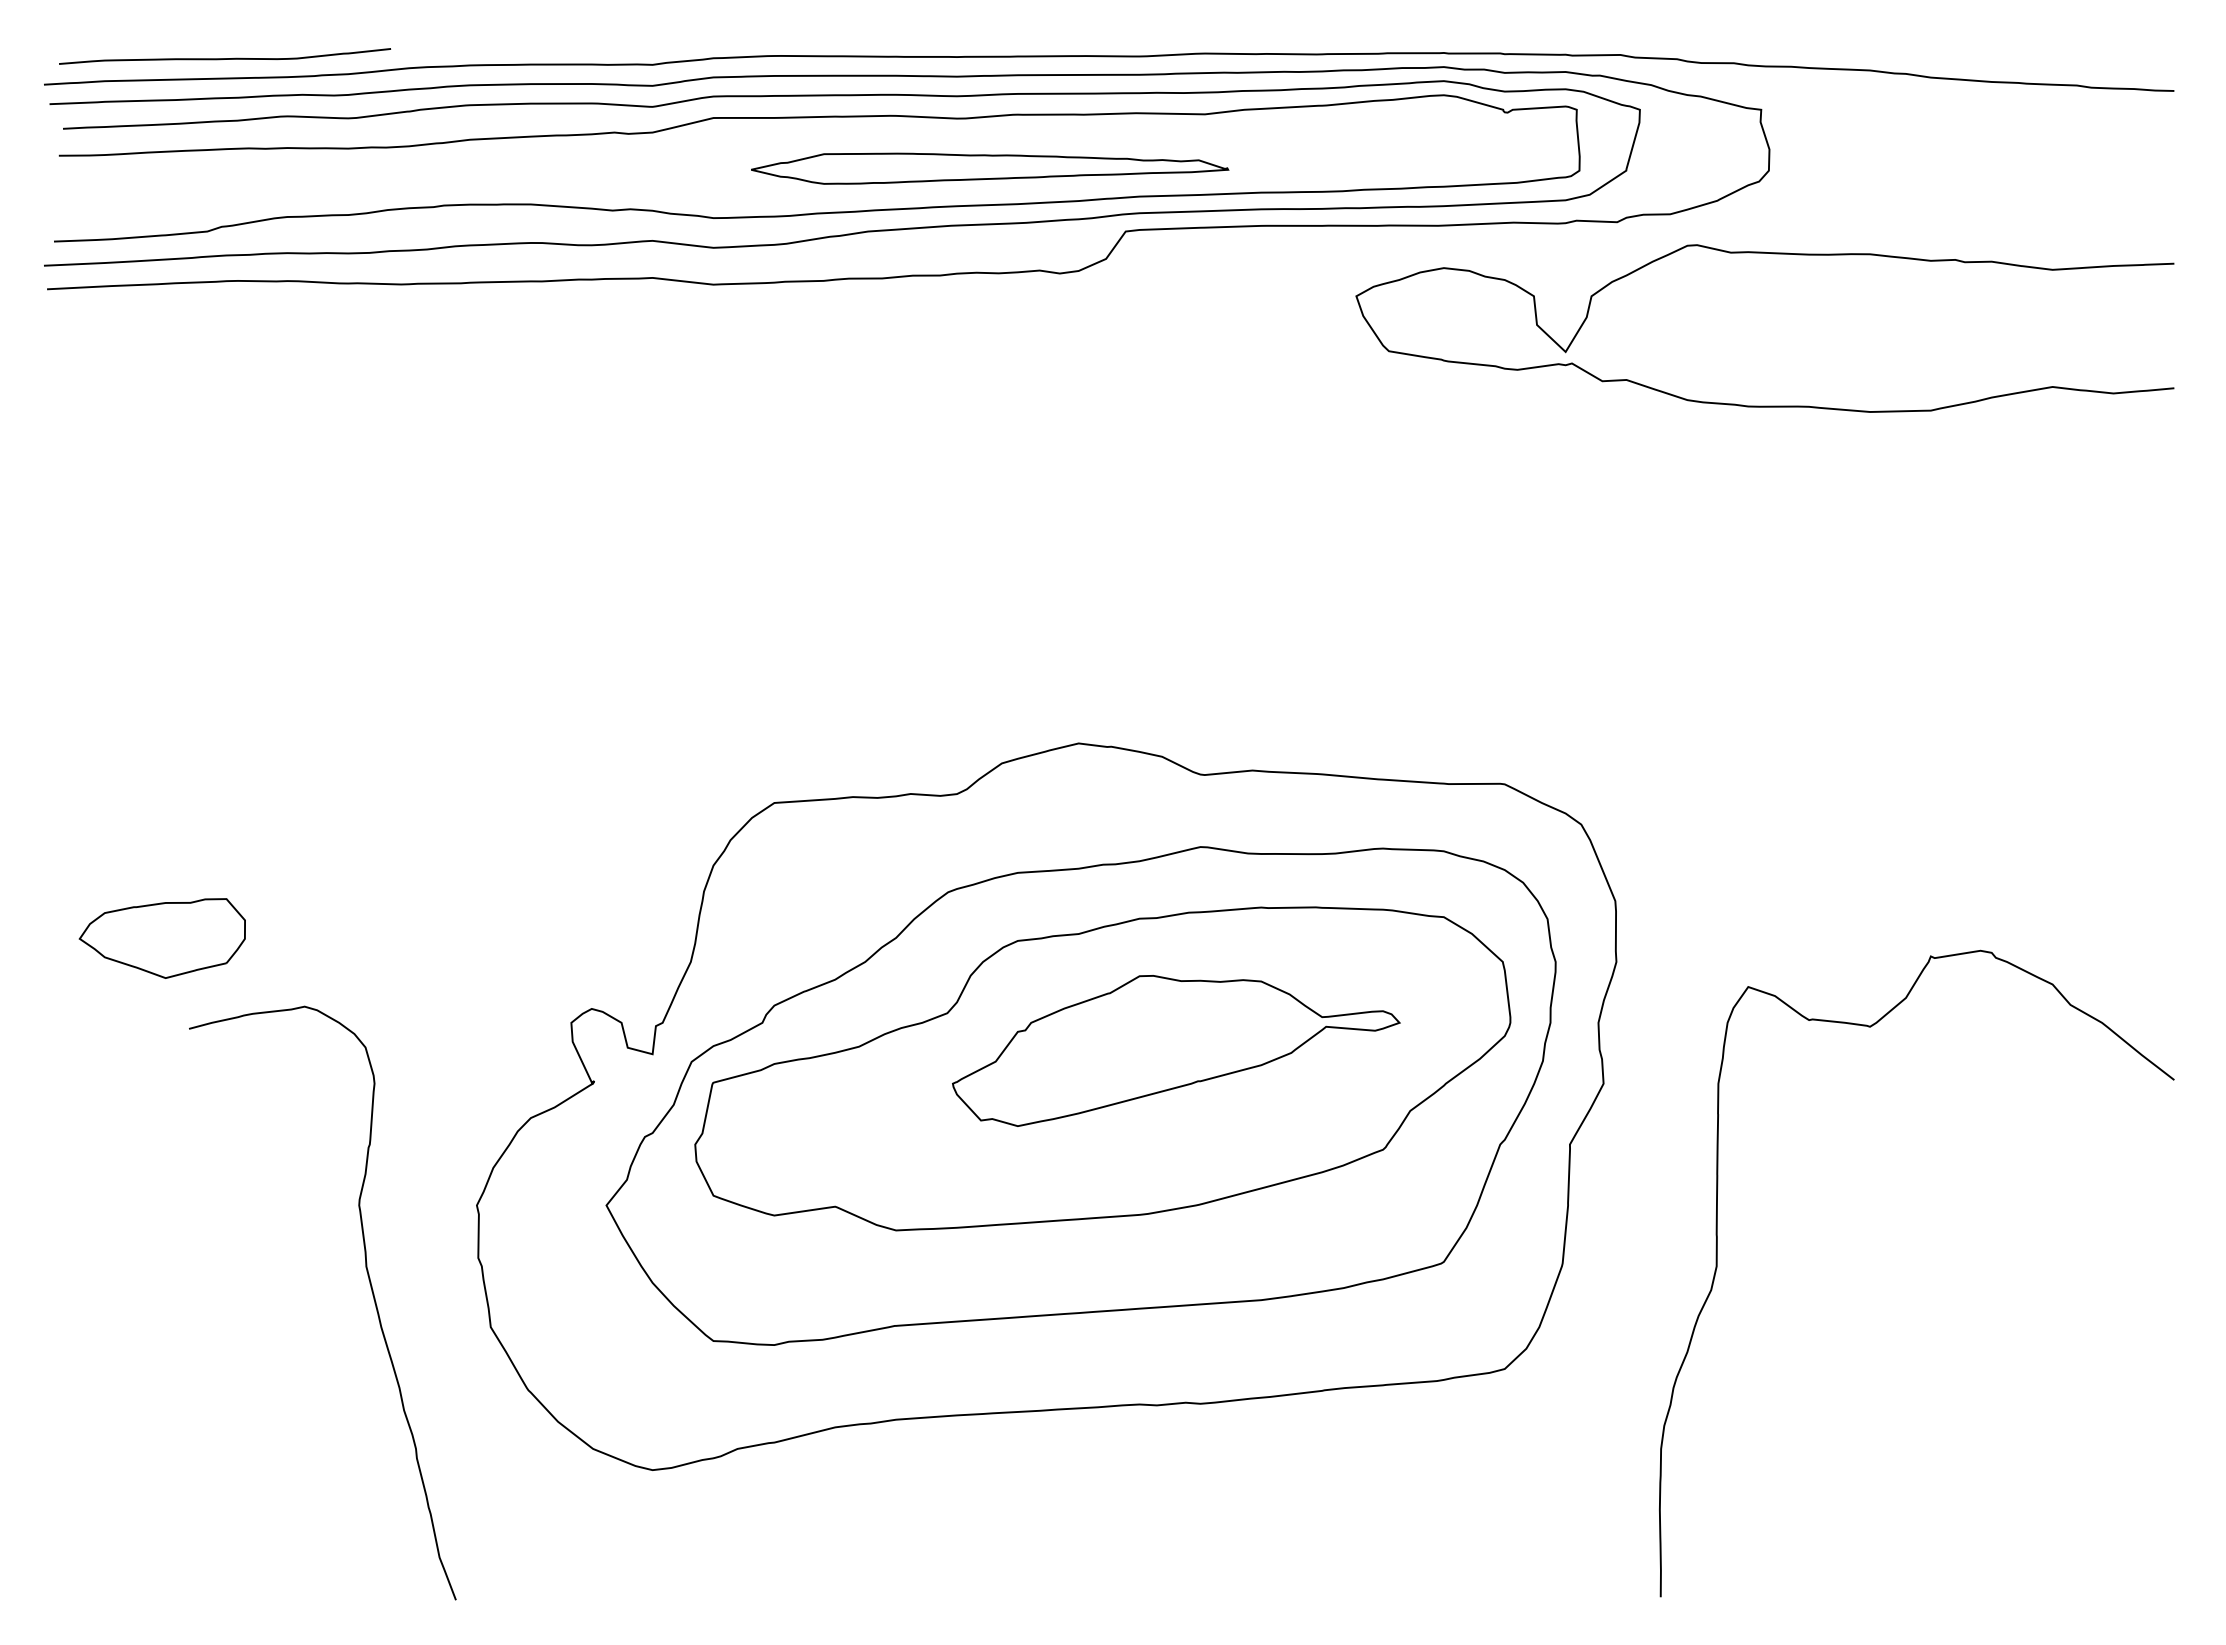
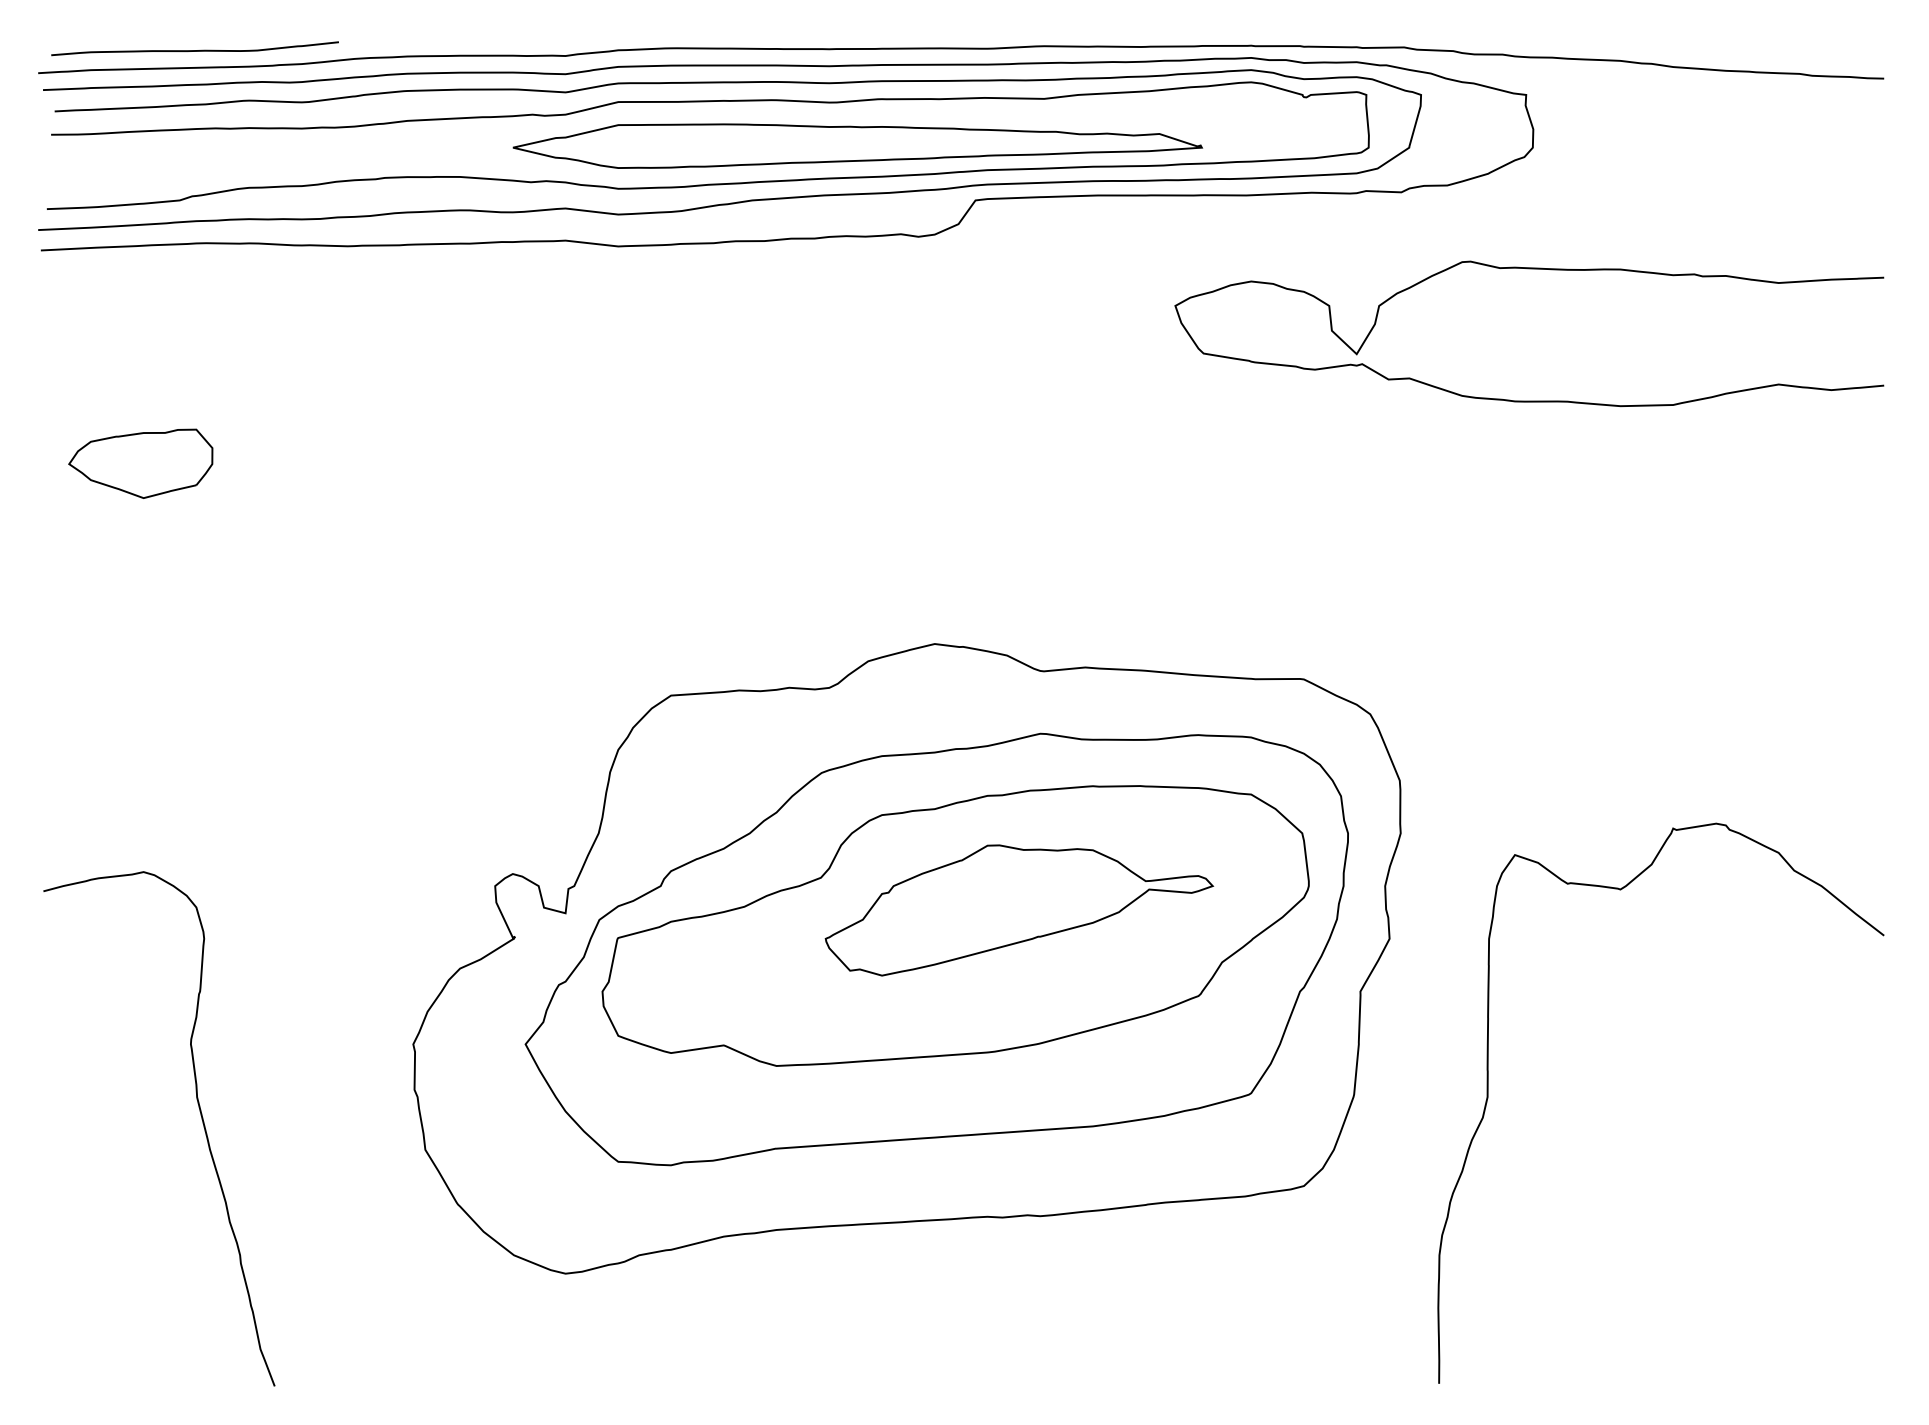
part: (989, 168) -> (857, 145), size x1.67
curve: (1773, 254) -> (1536, 269), moved
part: (161, 938) -> (140, 463), moved
curve: (371, 1291) -> (201, 1118), moved

